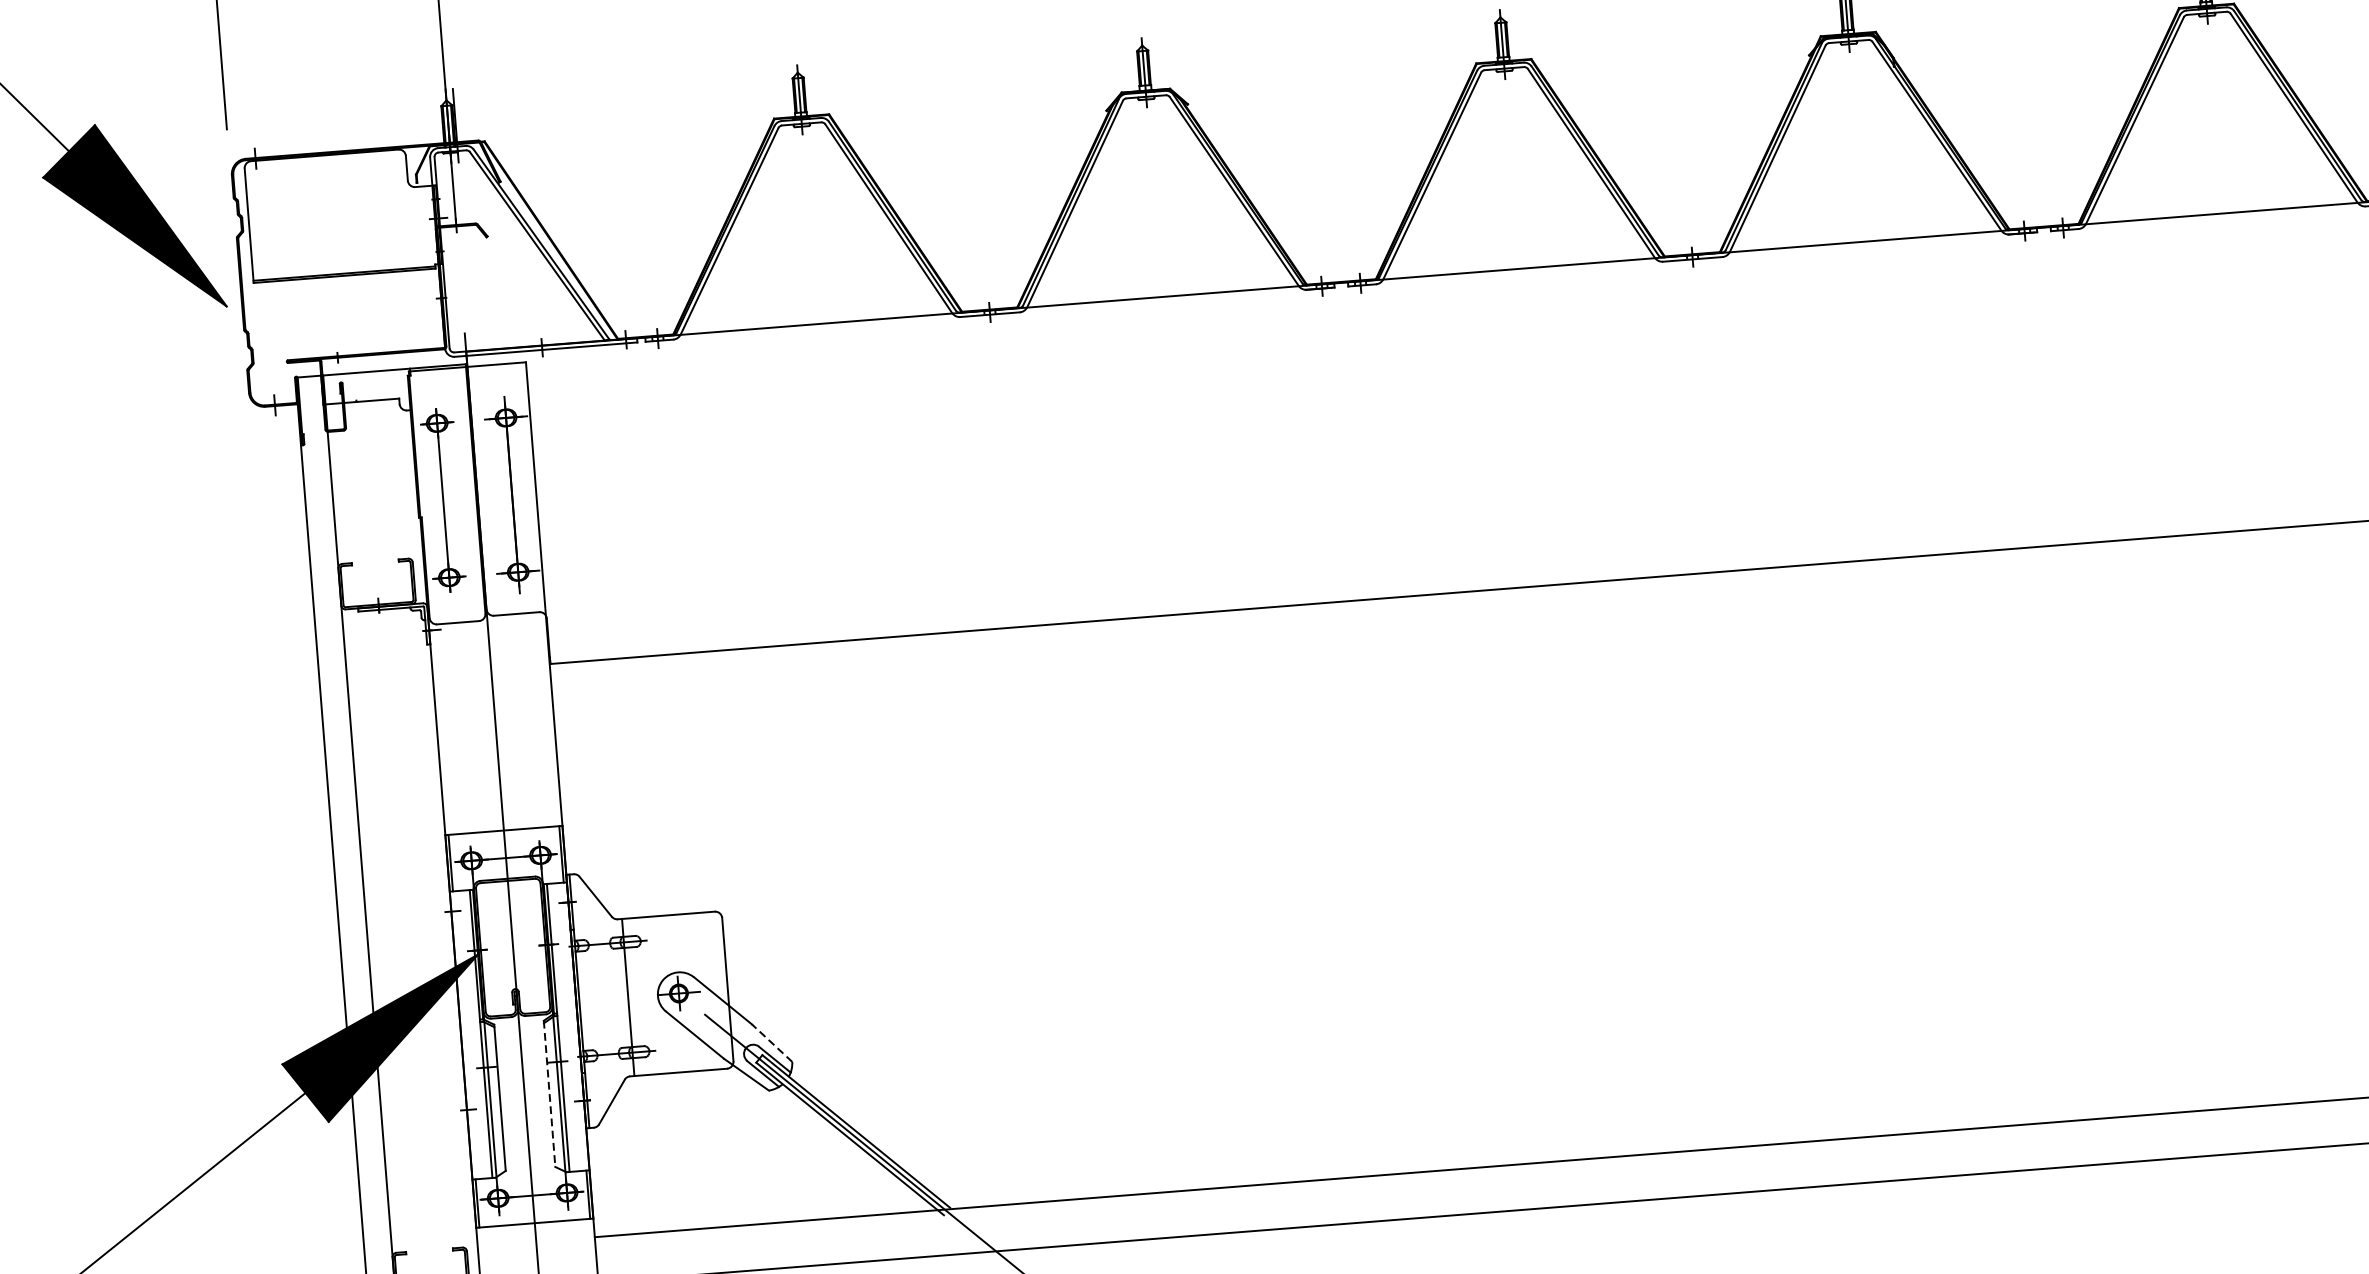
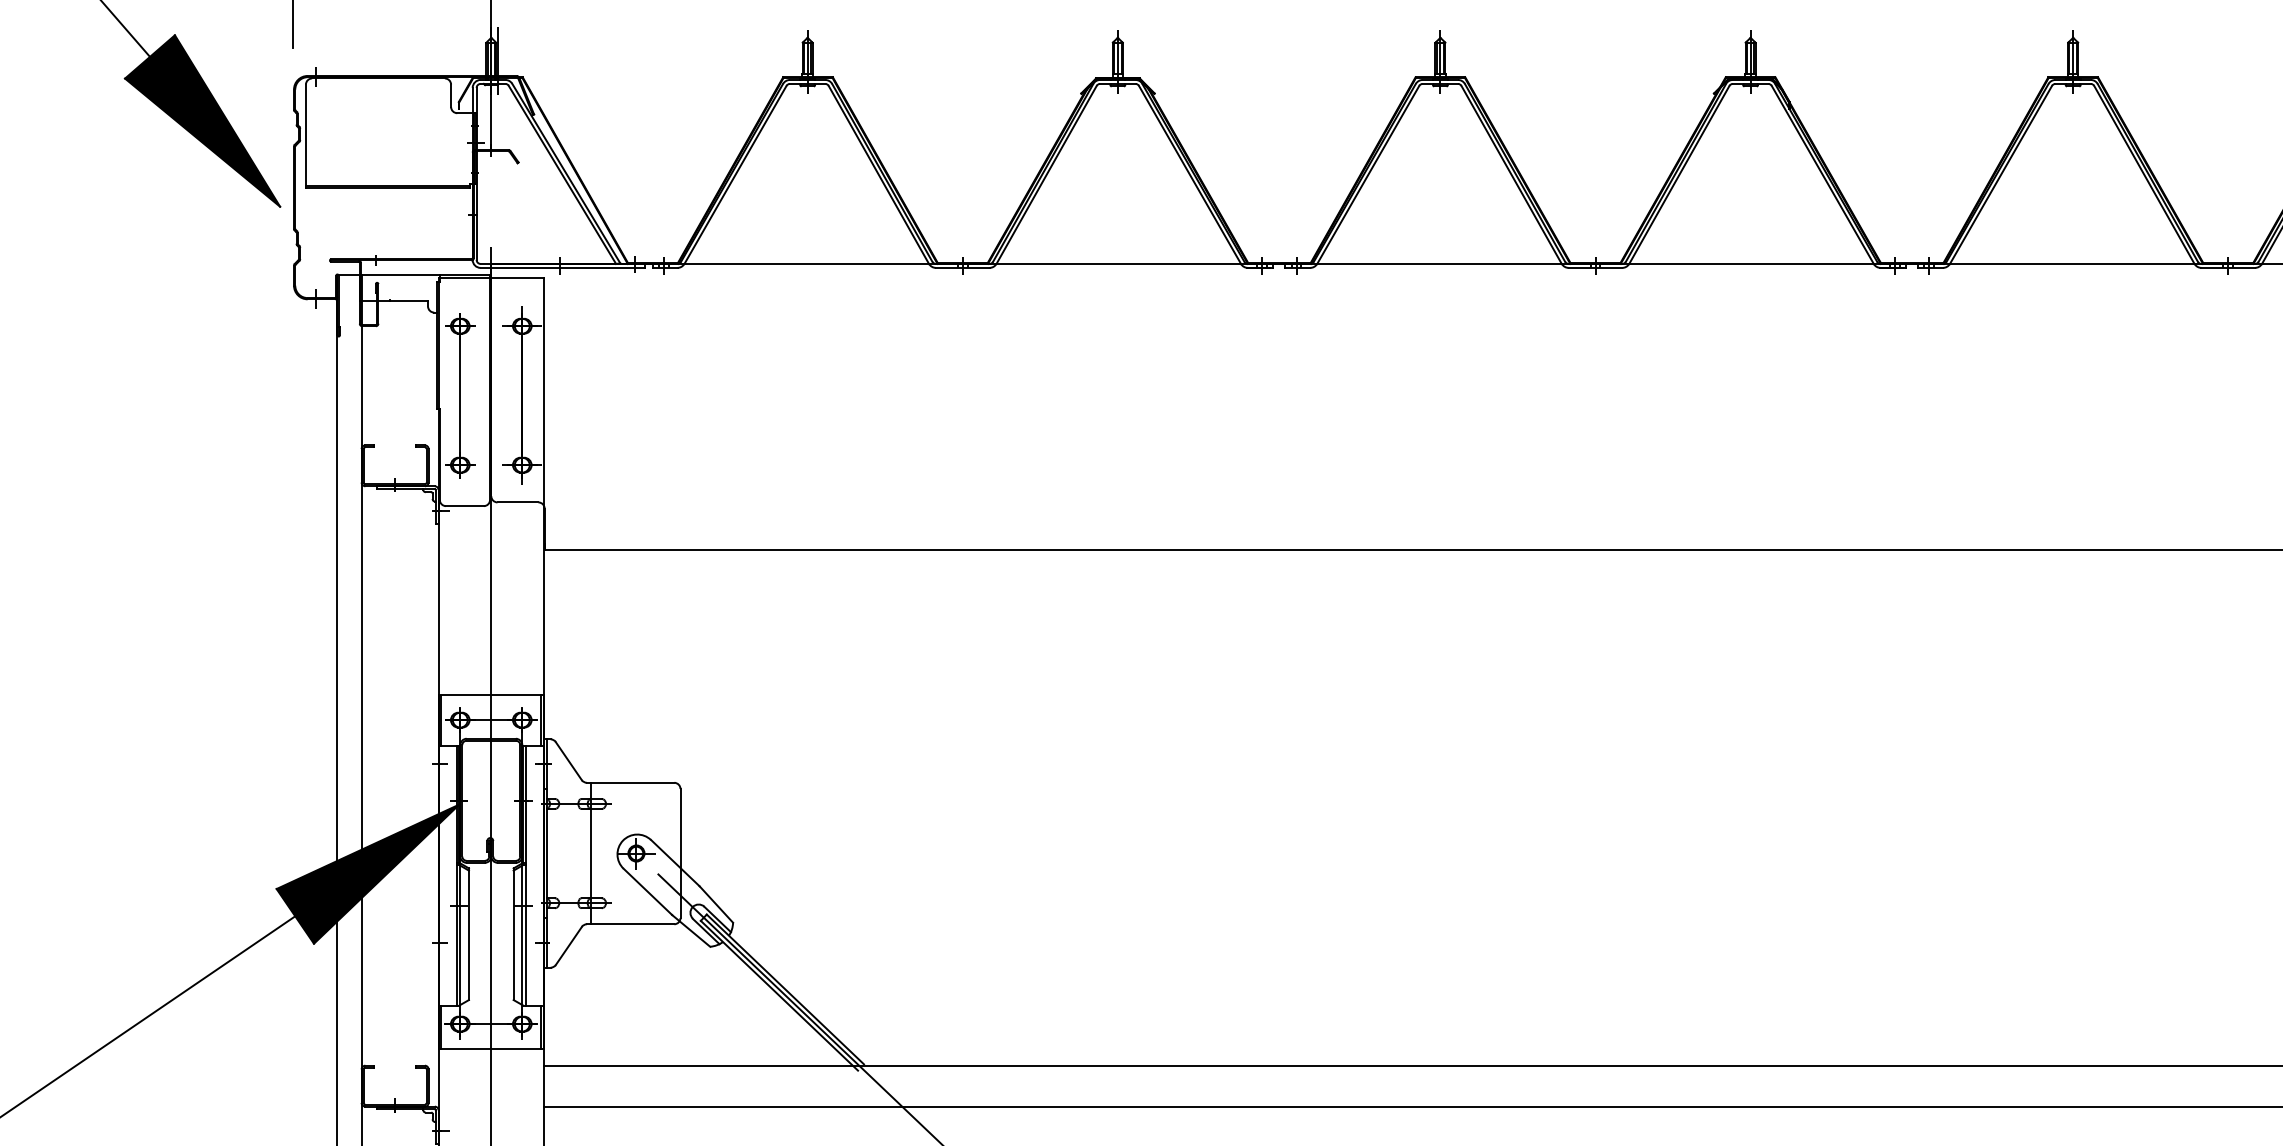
line: (772, 1043) -> (716, 904), dashed -> solid
line: (549, 1094) -> (513, 934), dashed -> solid

